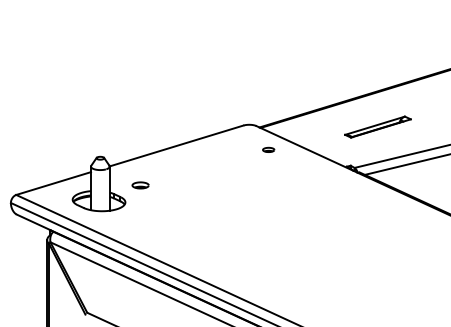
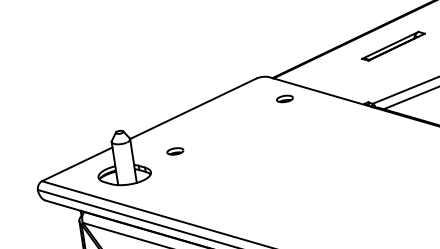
part: (377, 126) -> (392, 45), moved
part: (268, 149) -> (284, 98), size x1.43
part: (140, 185) -> (175, 151), moved

